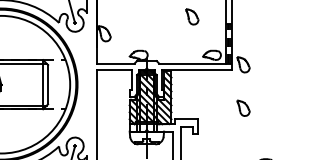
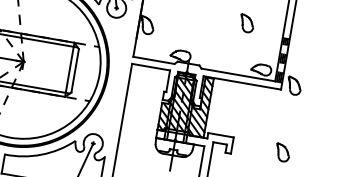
part: (243, 107) -> (282, 151), moved

